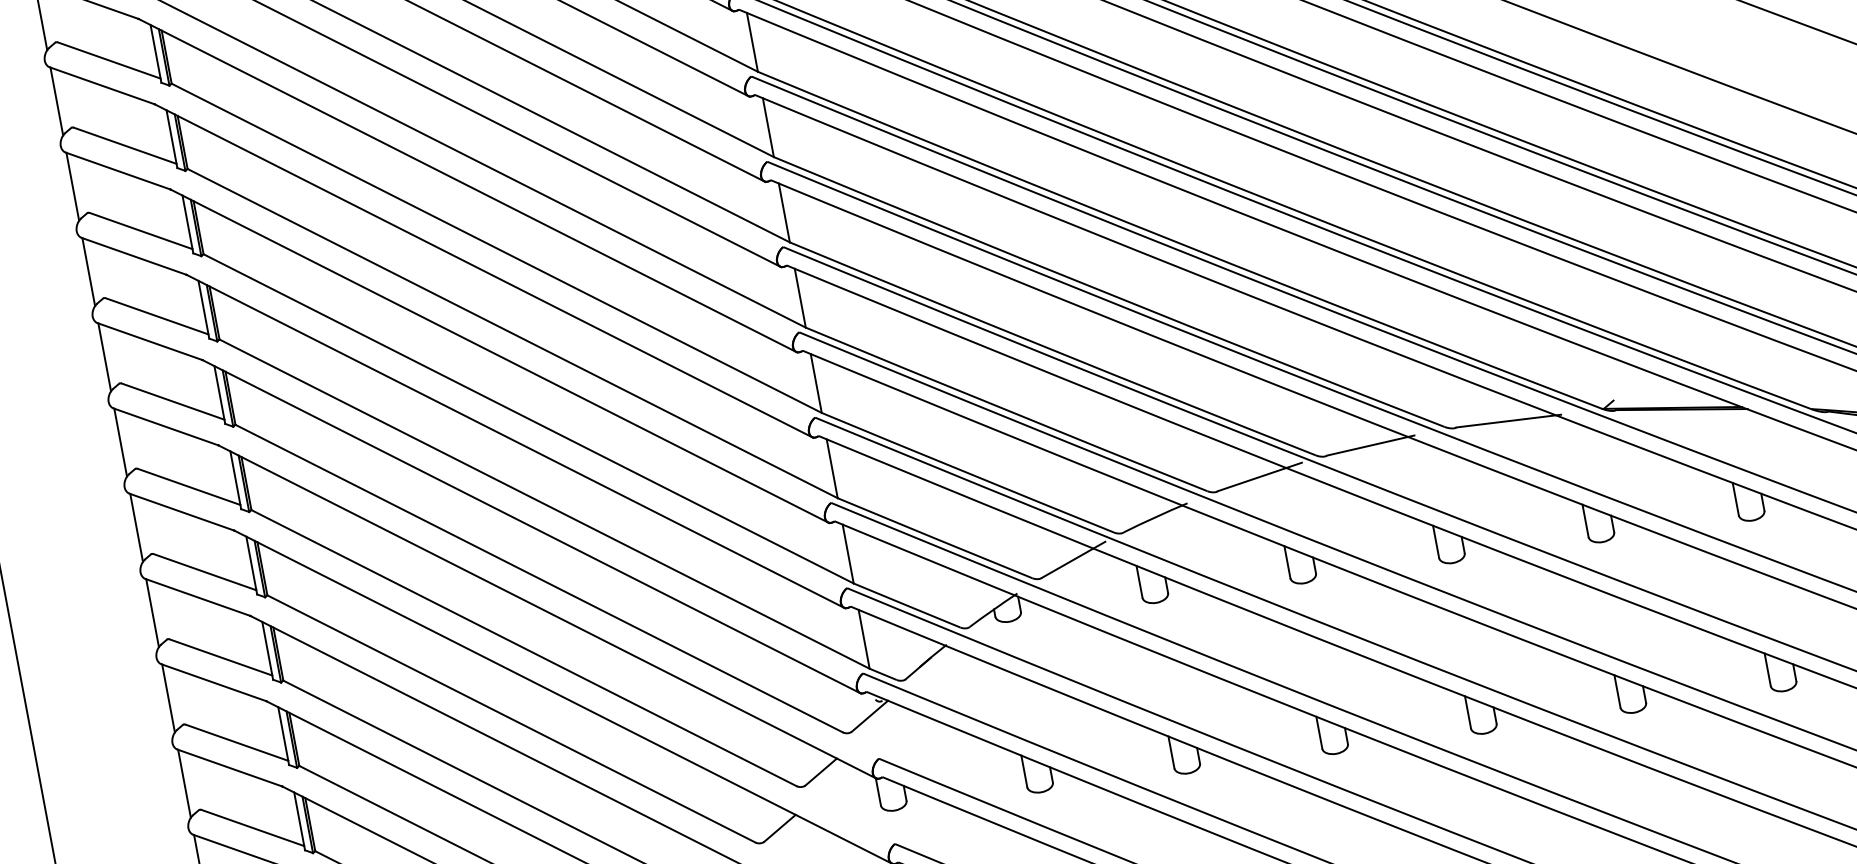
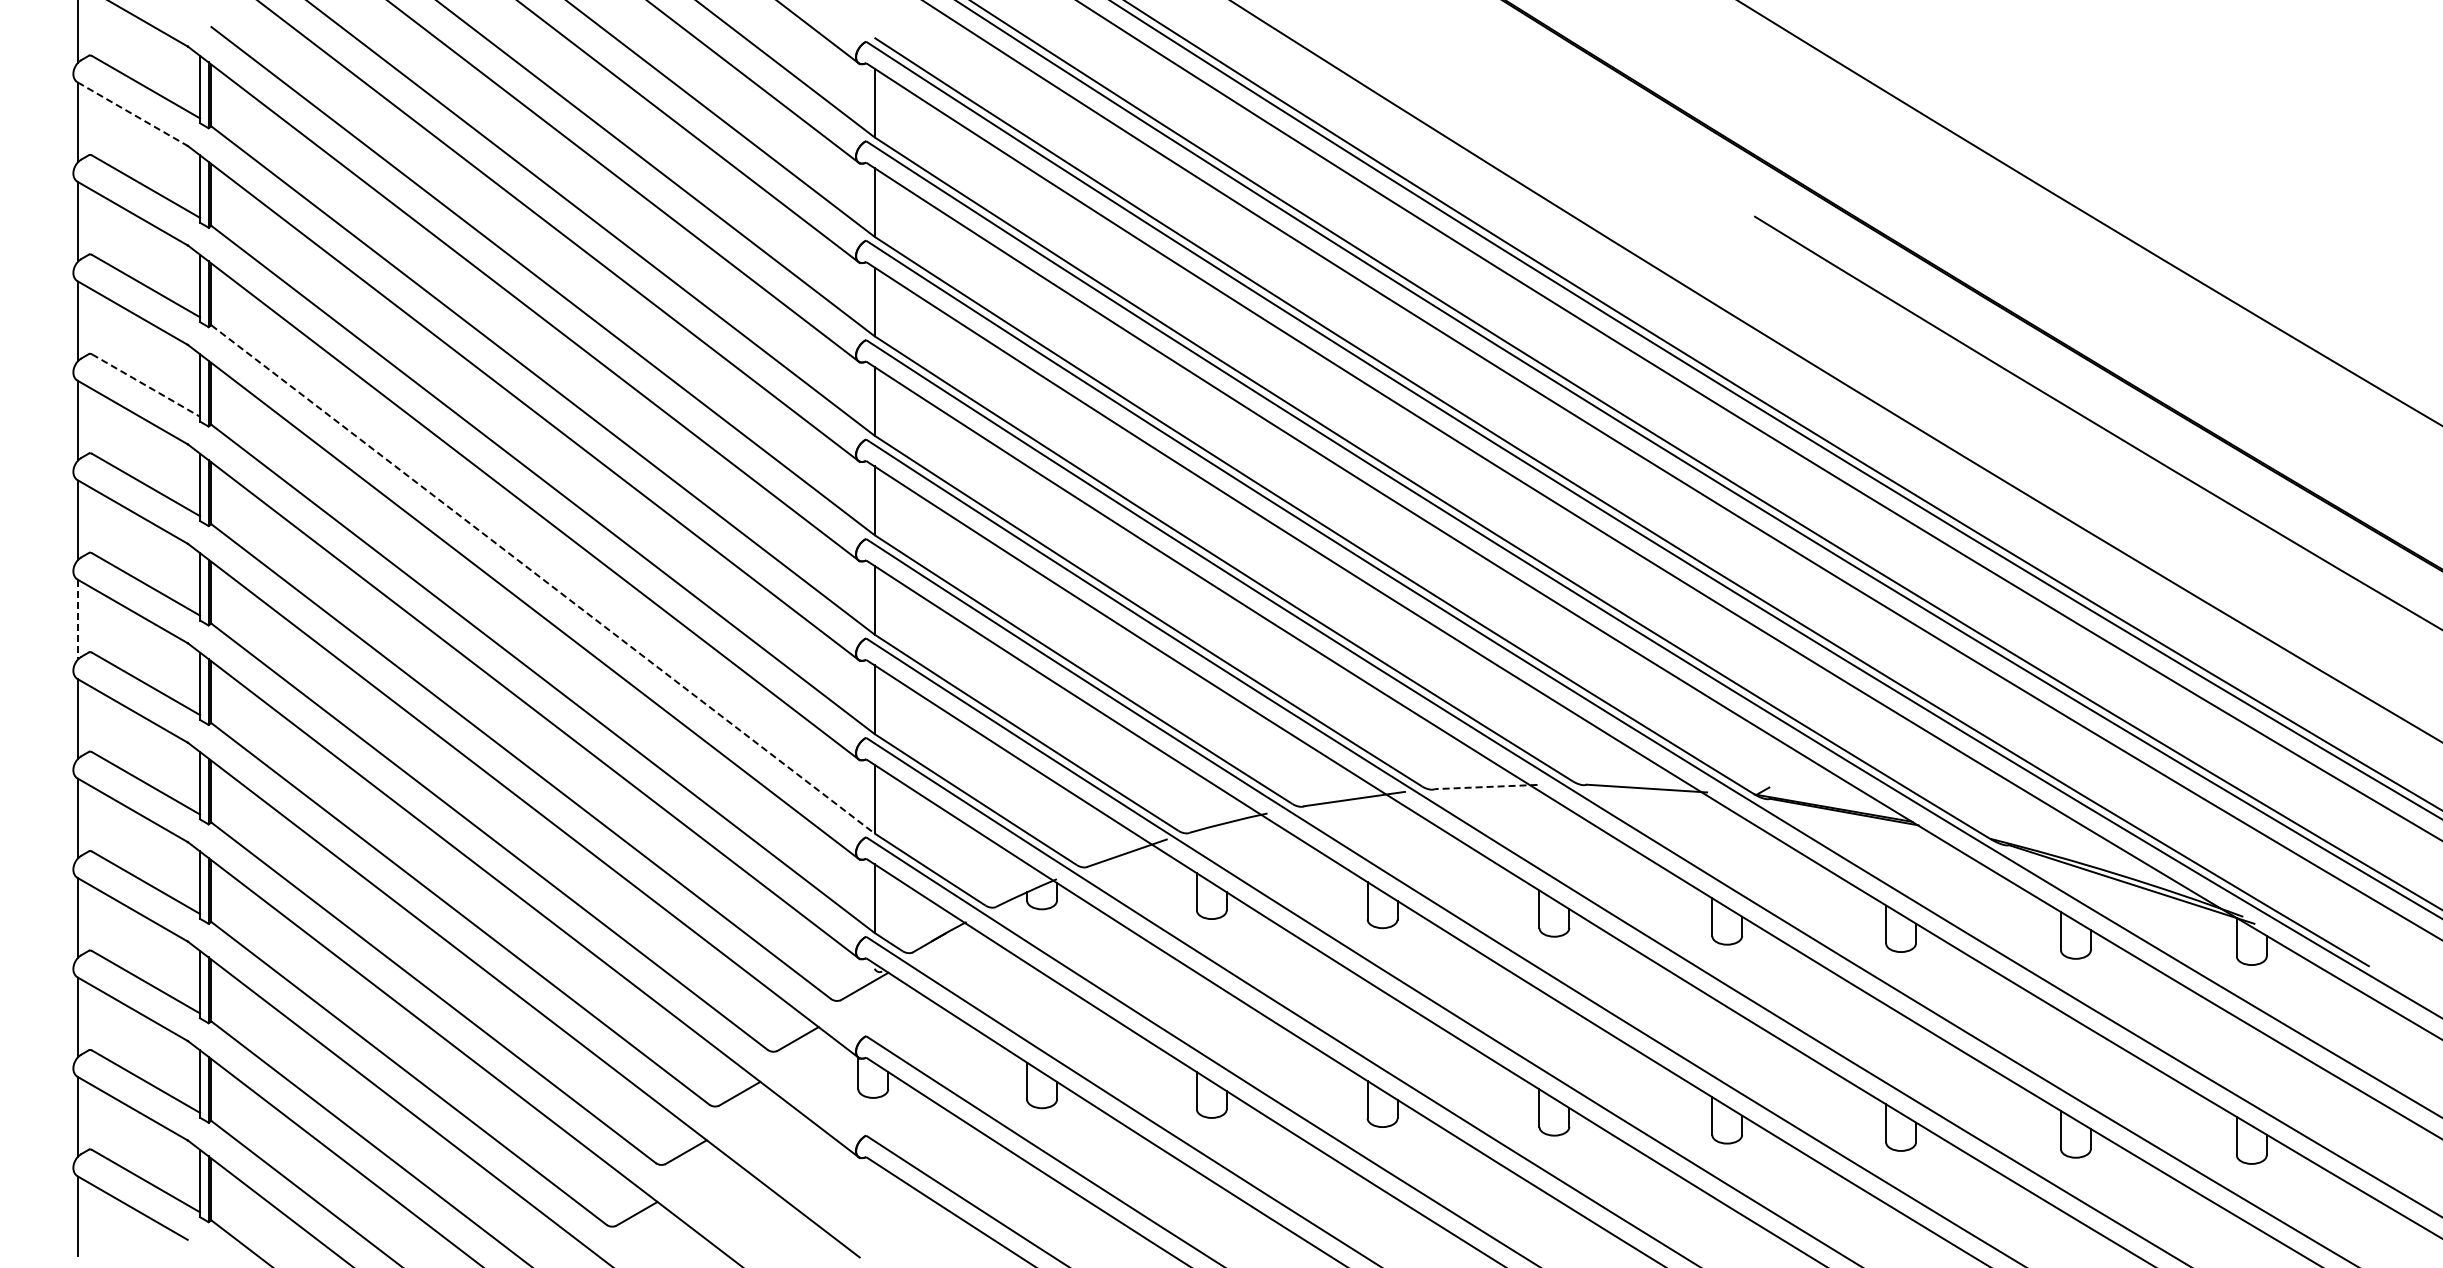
line: (102, 85) -> (133, 114), solid -> dashed
line: (157, 316) -> (146, 385), solid -> dashed
line: (528, 419) -> (542, 579), solid -> dashed
line: (1370, 446) -> (1485, 787), solid -> dashed
line: (136, 527) -> (78, 619), solid -> dashed

